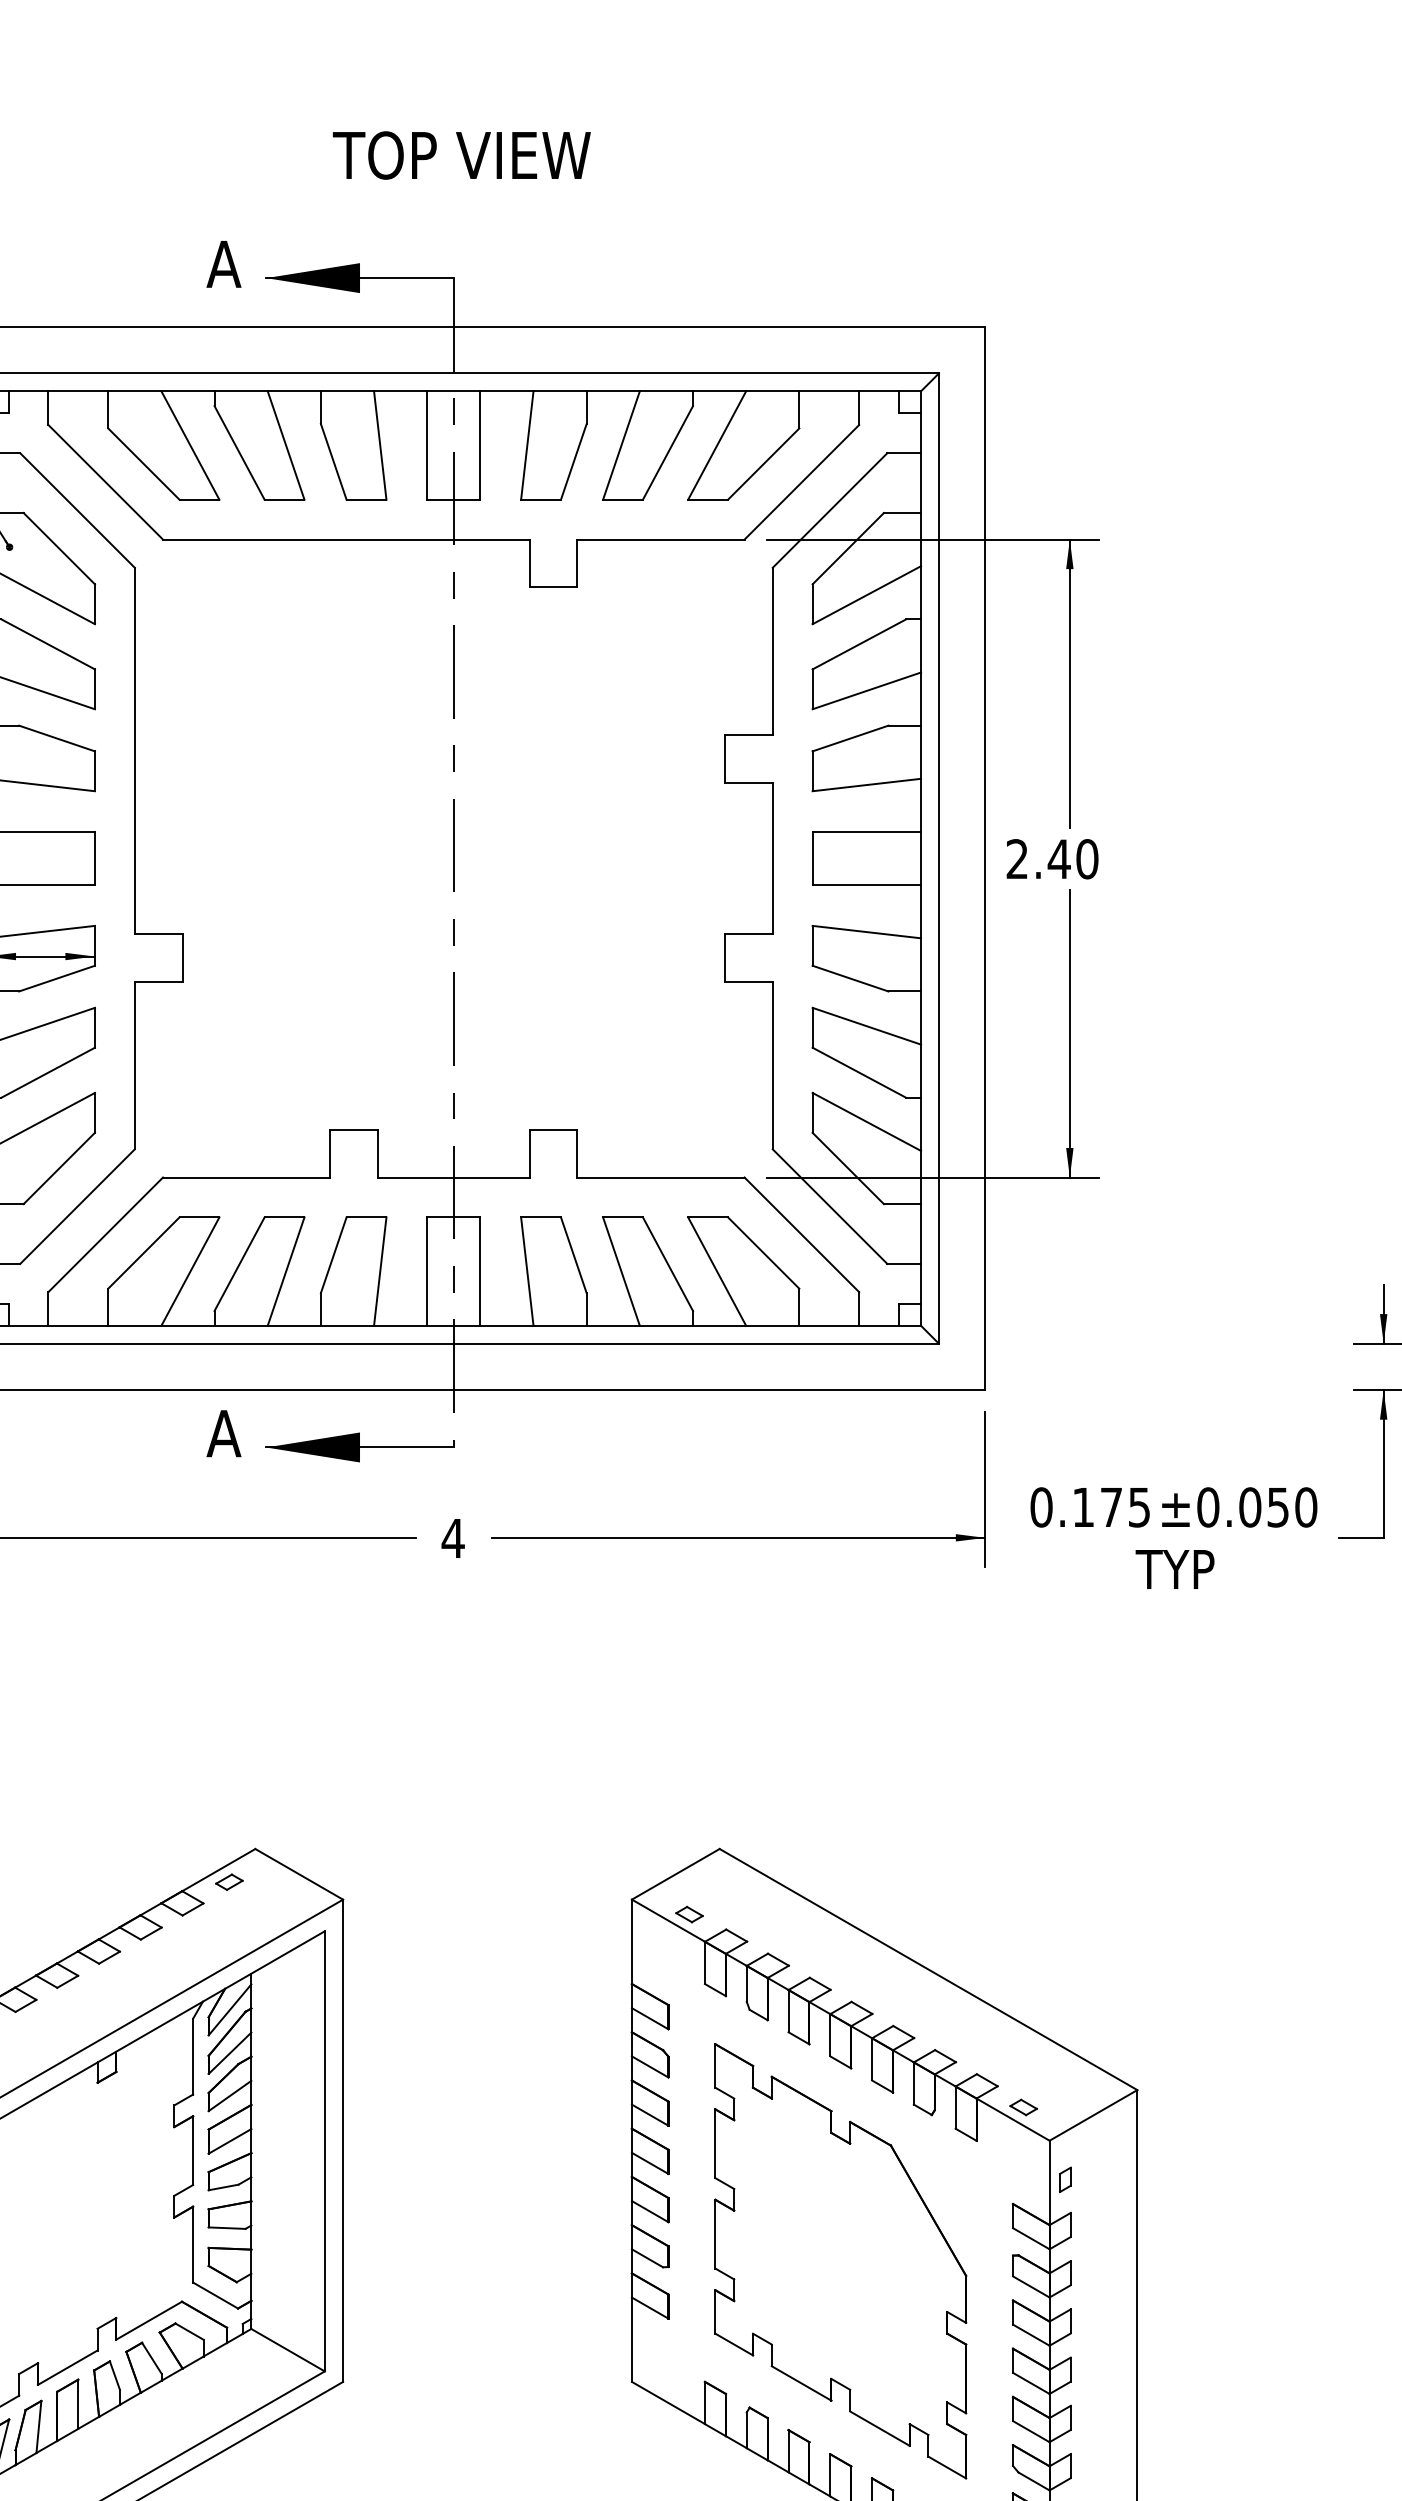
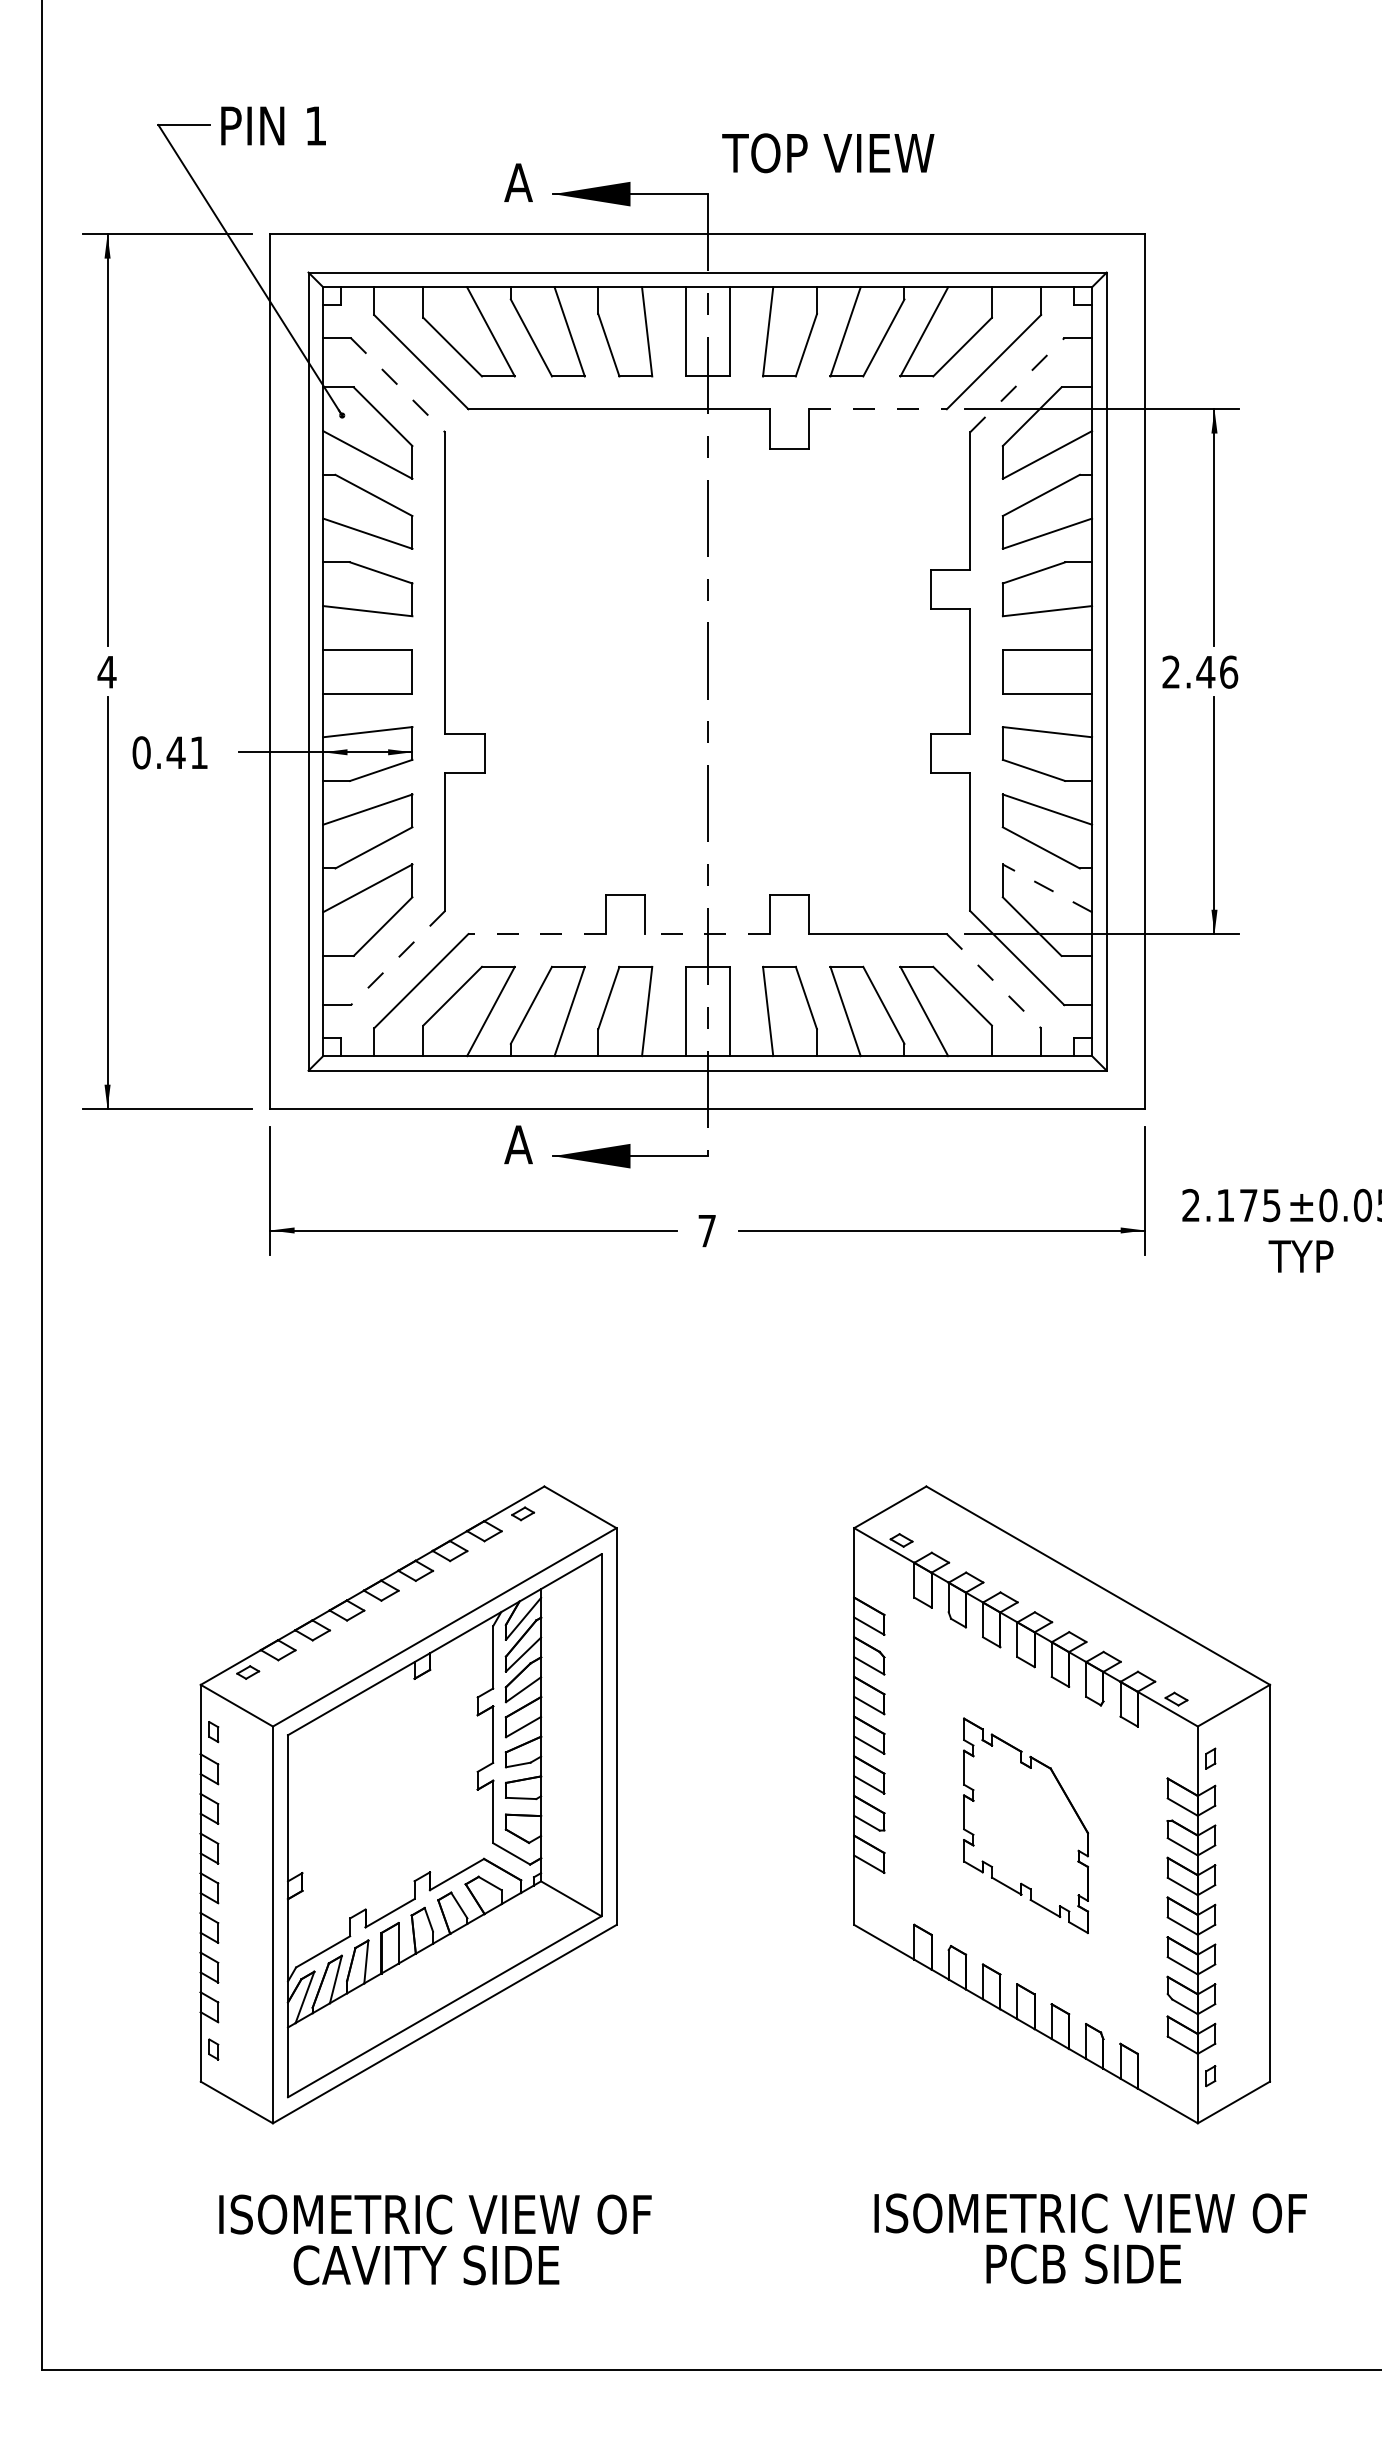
text: (462, 155) -> (828, 153), moved
line: (78, 510) -> (398, 385), solid -> dashed
line: (830, 510) -> (1017, 385), solid -> dashed
line: (661, 539) -> (878, 409), solid -> dashed
text: (1086, 858) -> (1228, 671), 2.40 -> 2.46
line: (866, 1122) -> (1047, 888), solid -> dashed
line: (246, 1178) -> (537, 934), solid -> dashed
line: (453, 1178) -> (707, 934), solid -> dashed
line: (78, 1207) -> (398, 958), solid -> dashed
line: (802, 1235) -> (994, 981), solid -> dashed
text: (1041, 1507) -> (1191, 1205), 0.175 -> 2.175
text: (452, 1539) -> (706, 1231), 4 -> 7
part: (840, 2261) -> (1025, 1825), size x0.6

